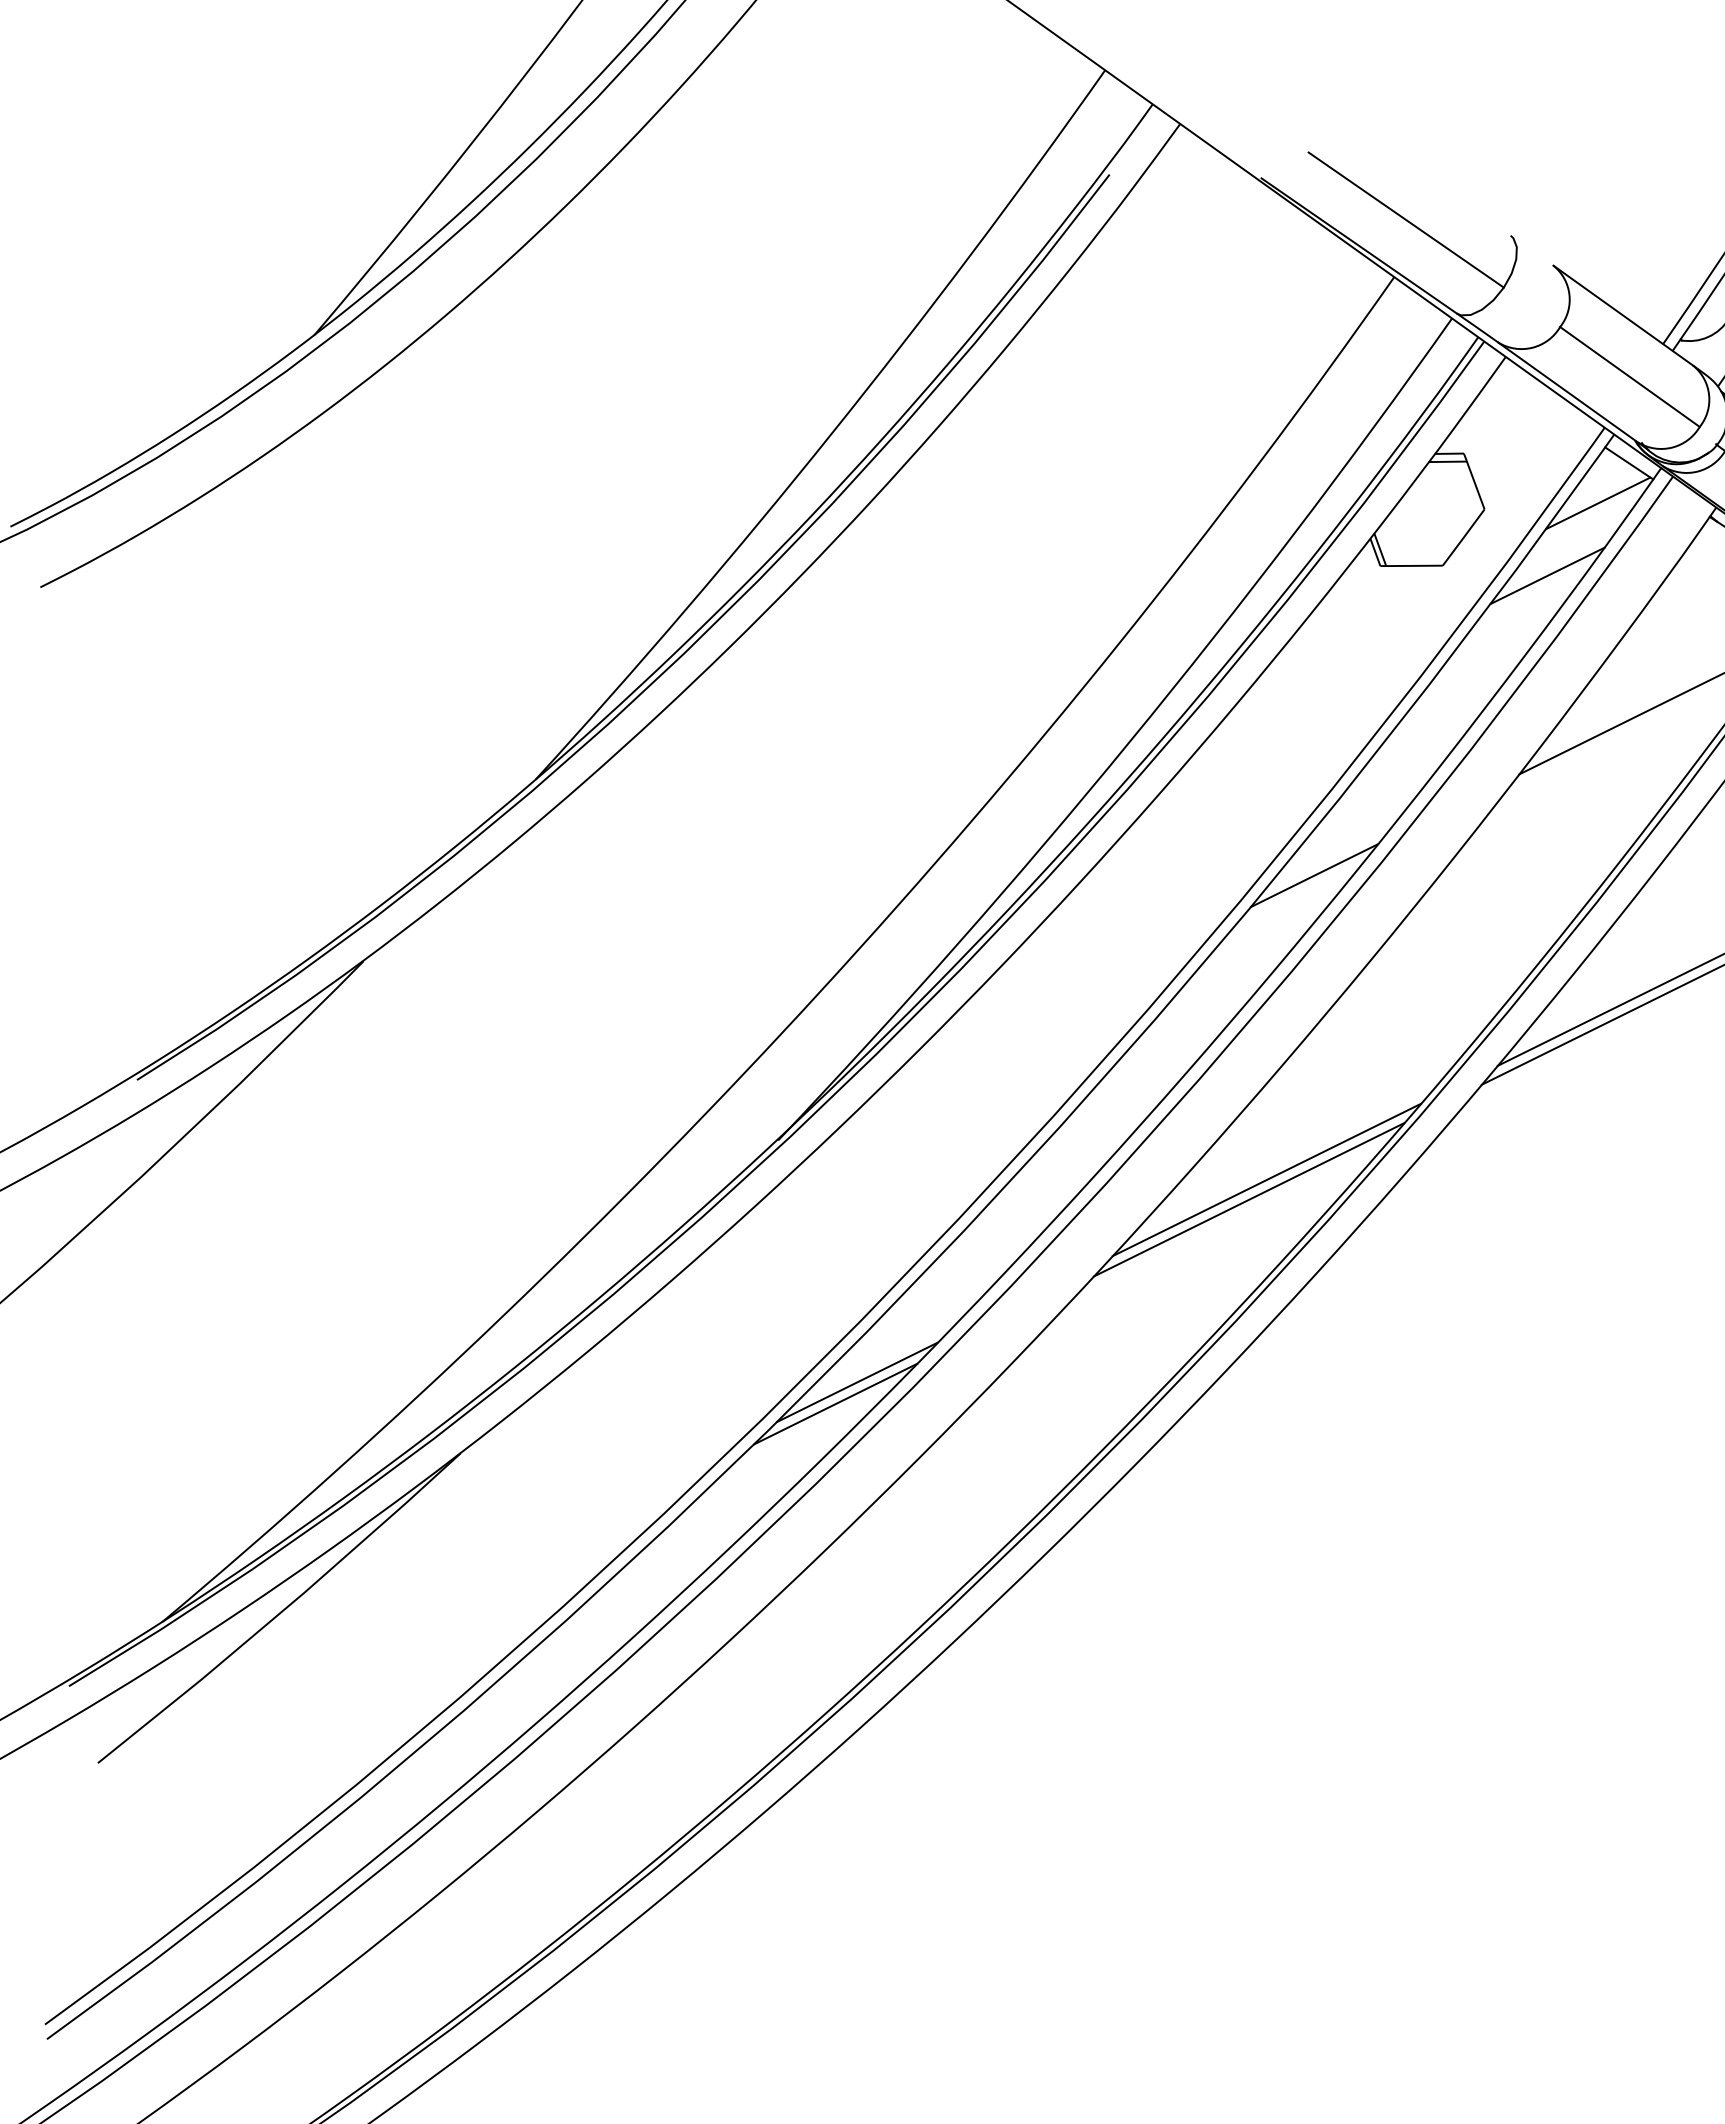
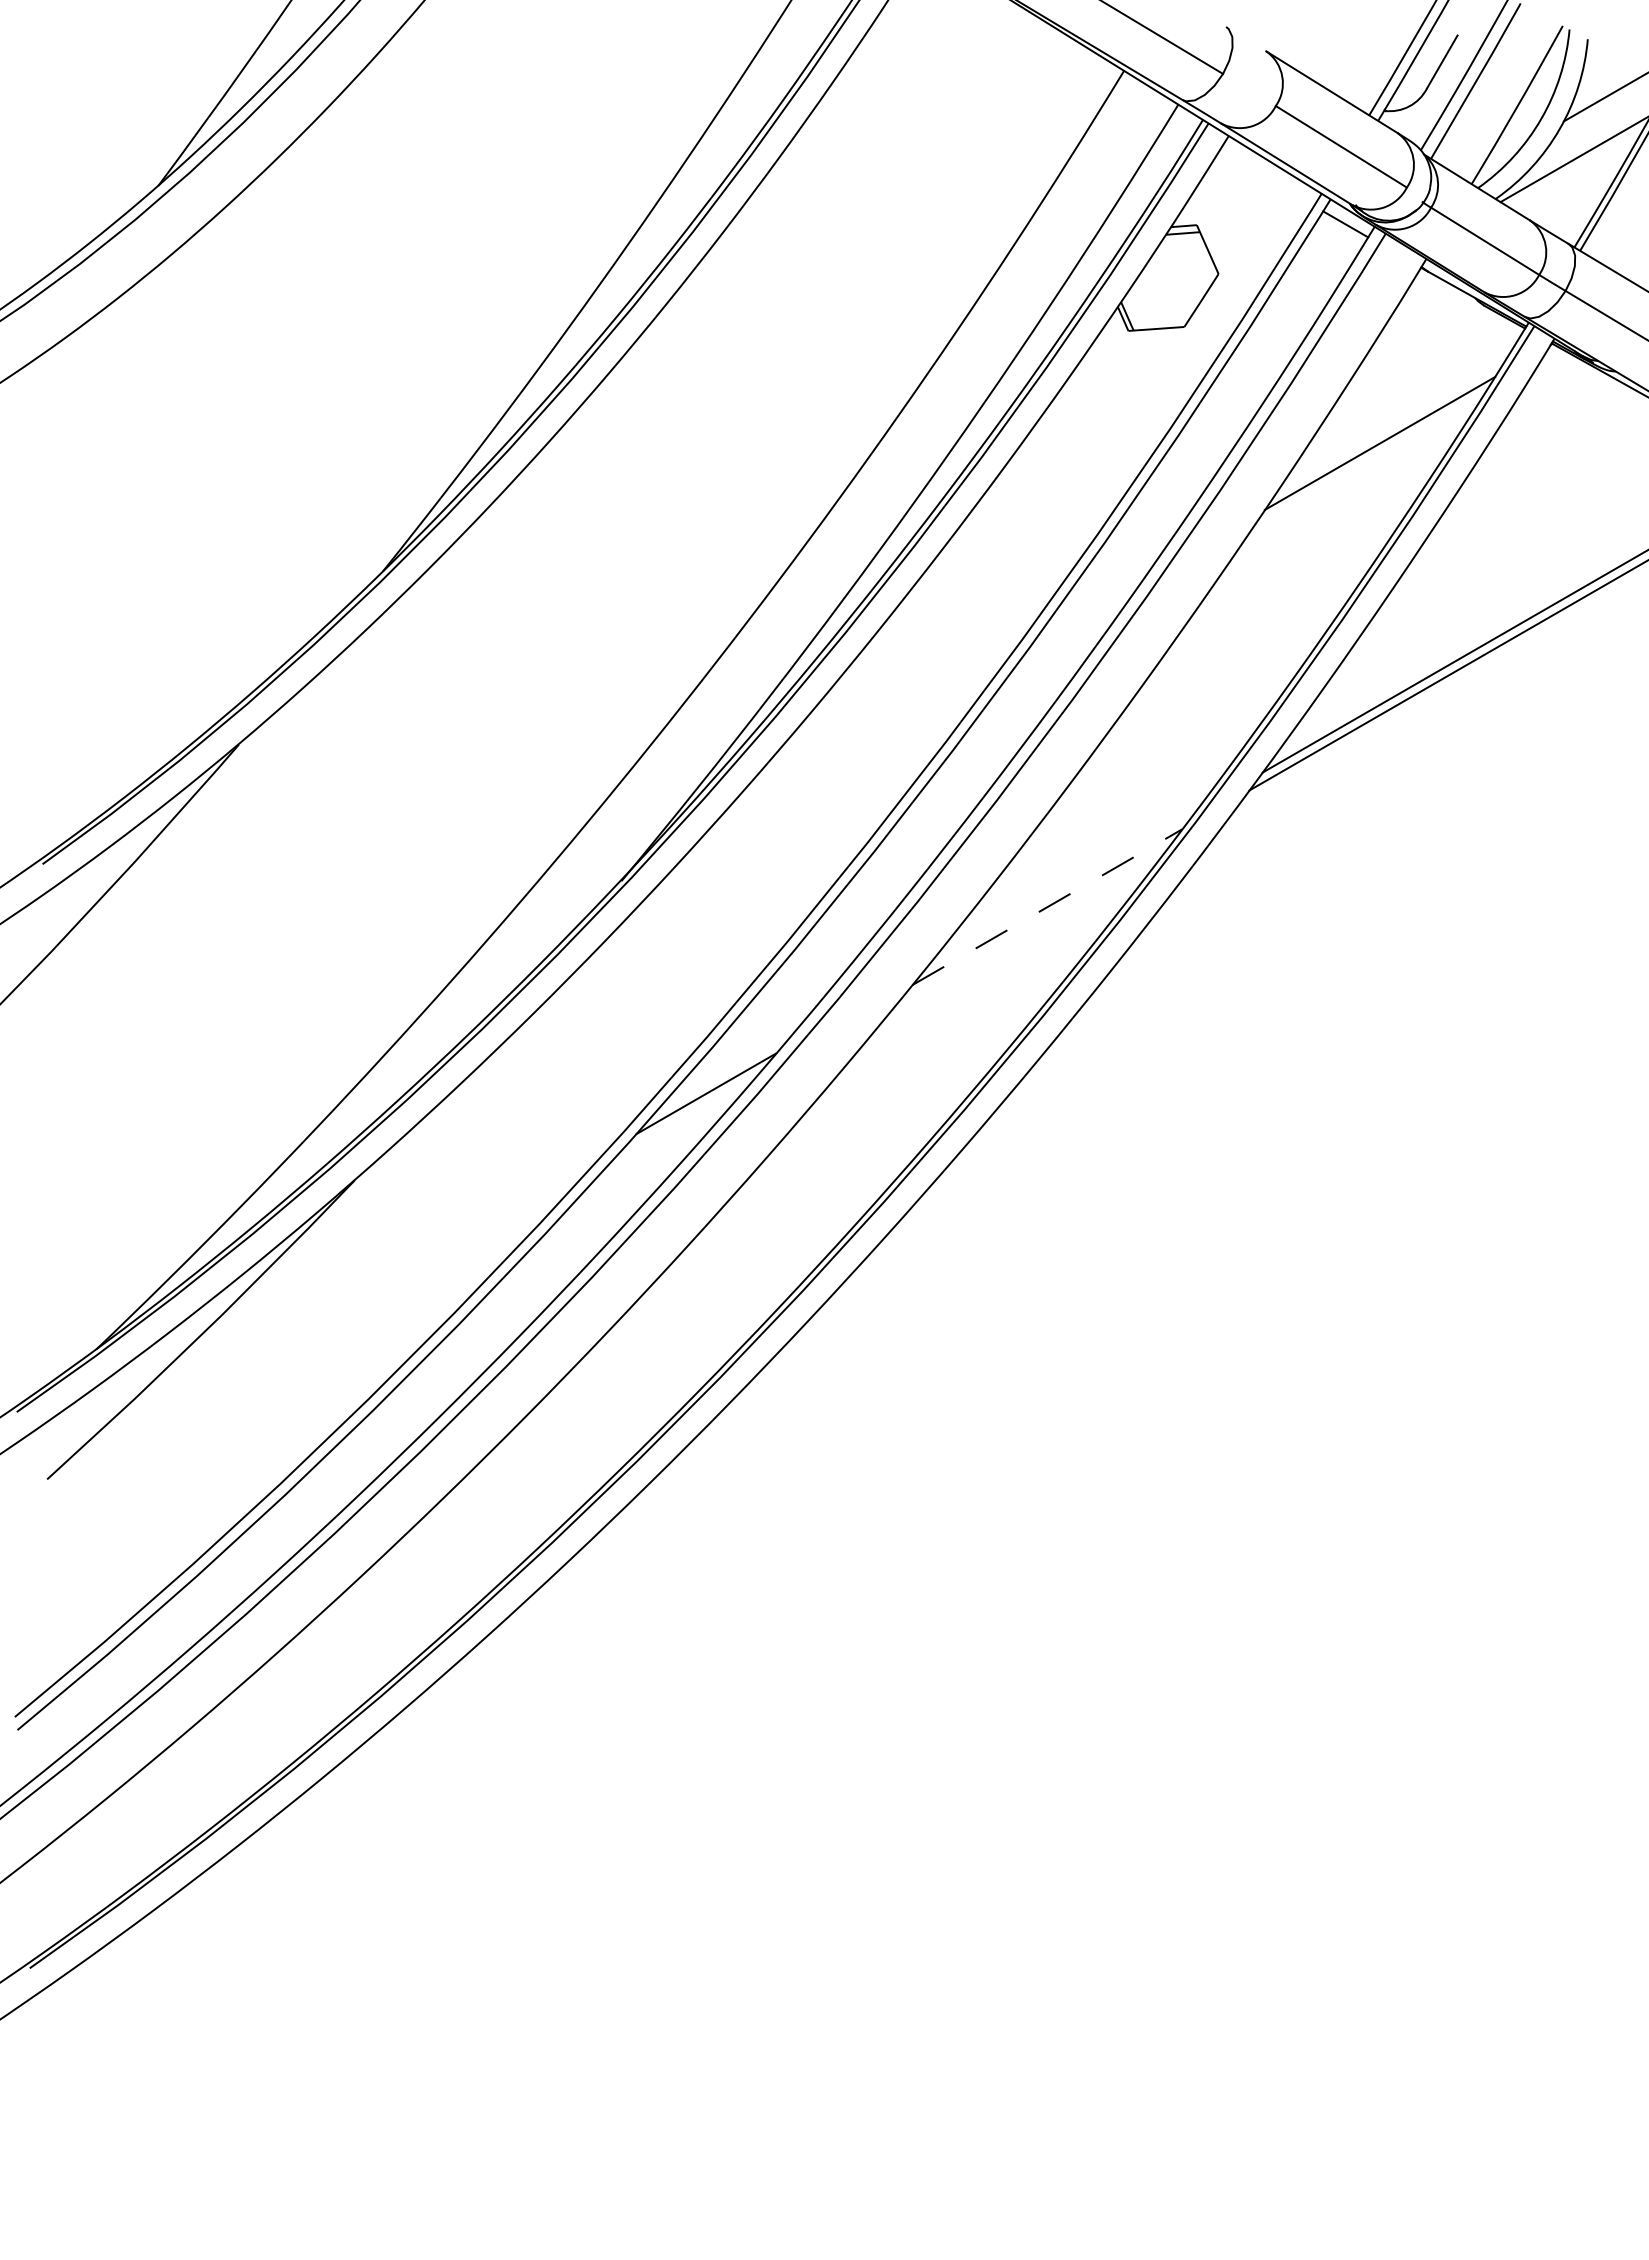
line: (1598, 502) -> (1320, 261), removed
line: (1547, 575) -> (1278, 329), removed
line: (1314, 875) -> (1087, 612), removed
line: (1267, 1180) -> (1062, 888), removed
line: (1249, 1200) -> (1047, 907), solid -> dashed
line: (835, 1404) -> (688, 1114), removed

